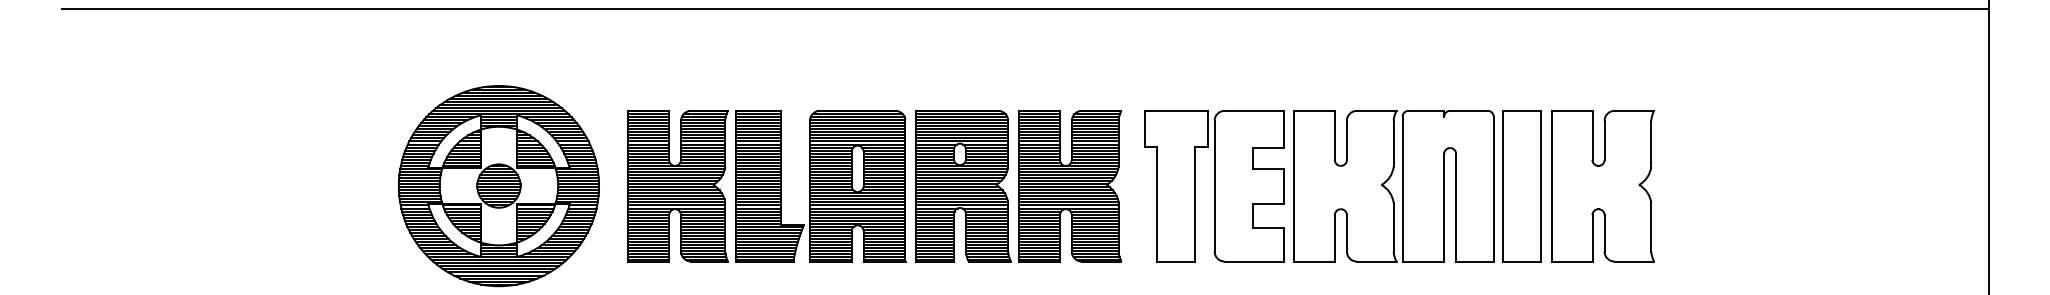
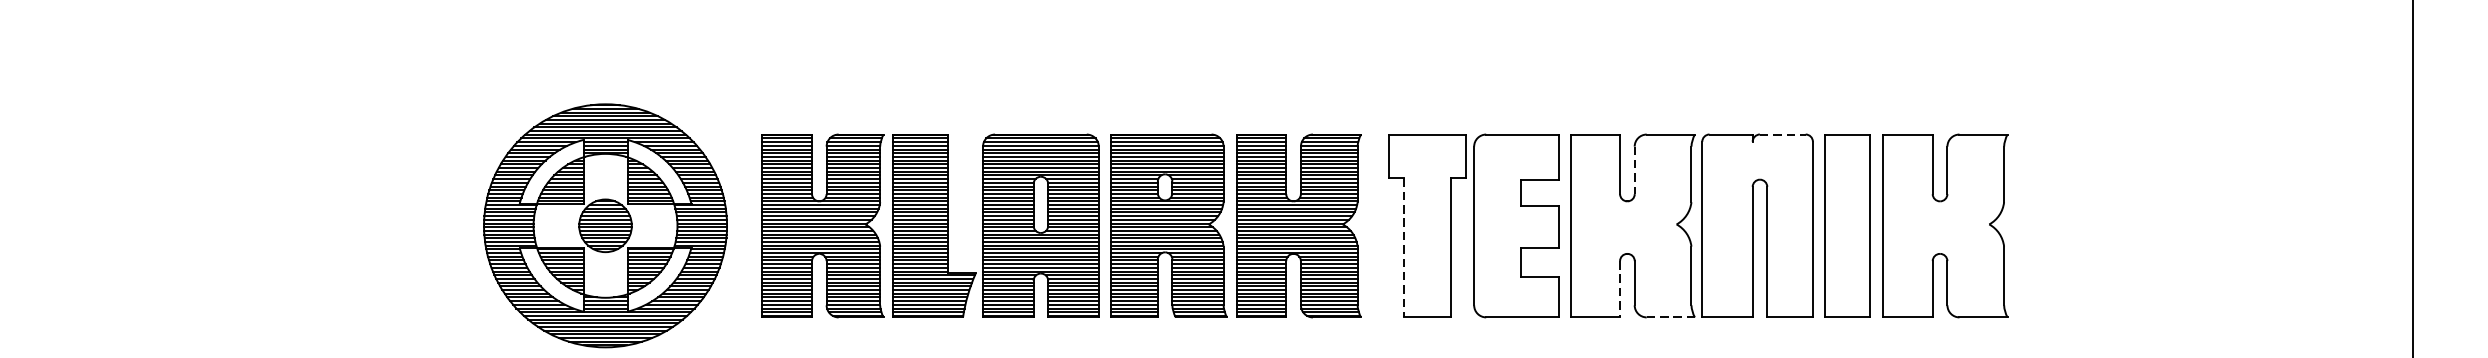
line: (1024, 8) -> (1243, 10), removed
line: (1468, 110) -> (1782, 134), solid -> dashed
line: (1346, 140) -> (1634, 170), solid -> dashed
line: (1156, 204) -> (1403, 248), solid -> dashed
line: (1334, 238) -> (1619, 289), solid -> dashed
line: (1376, 261) -> (1670, 317), solid -> dashed

